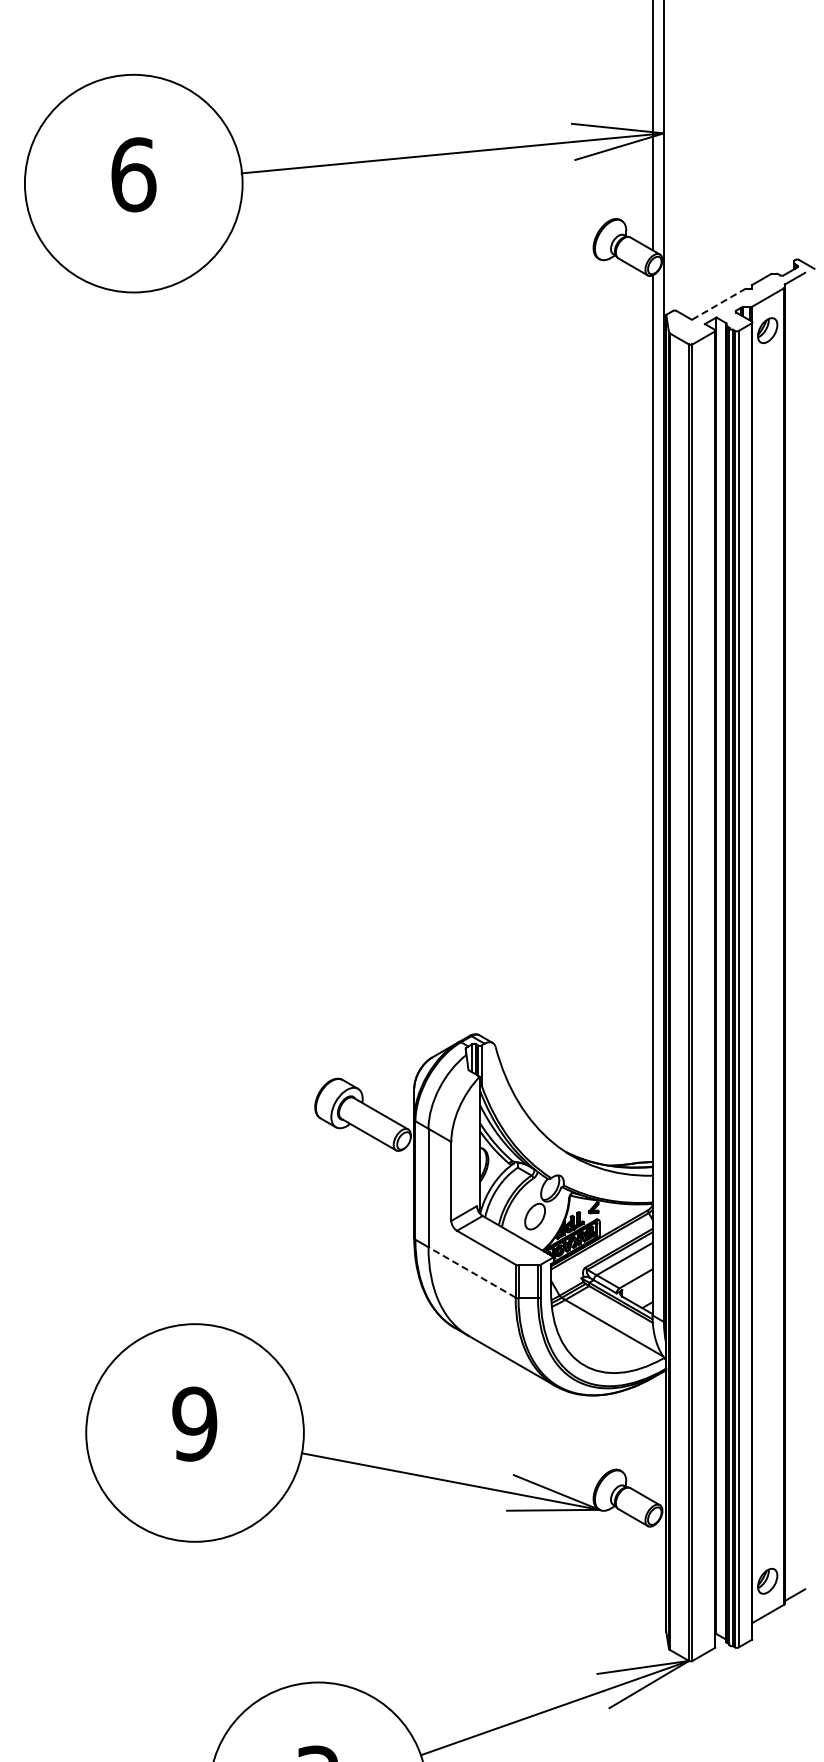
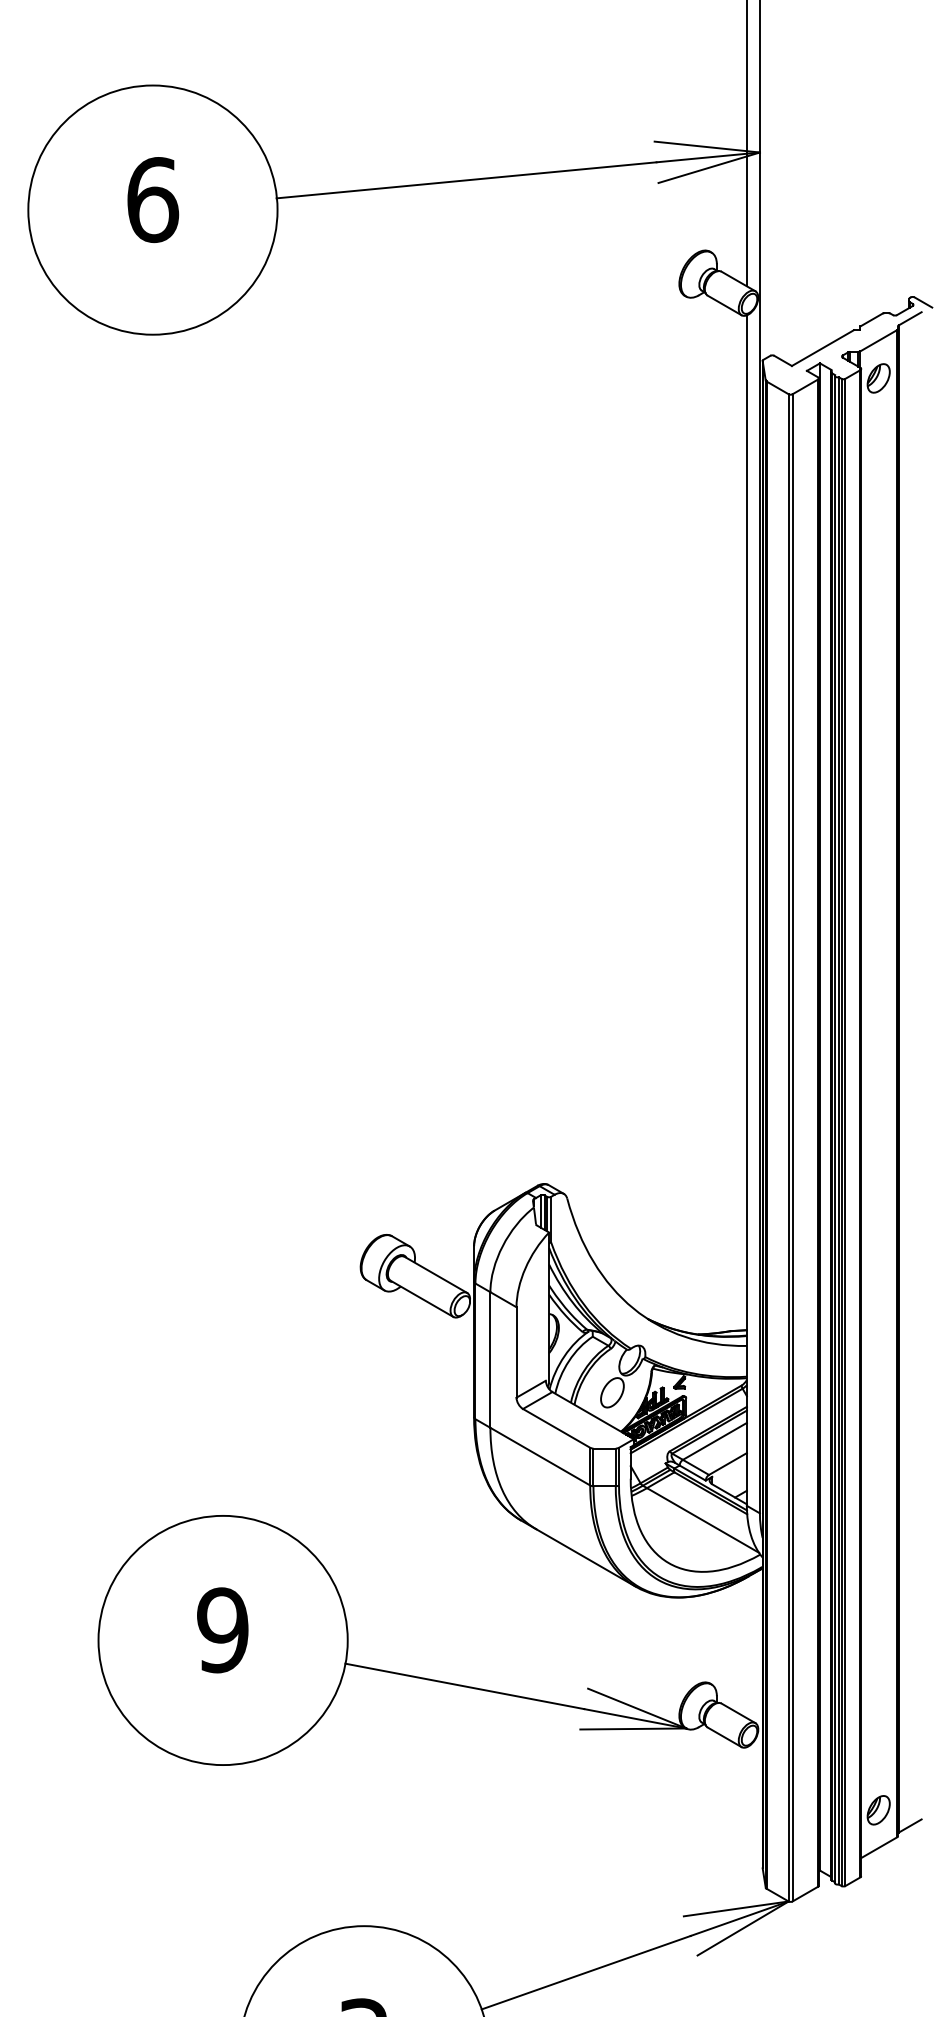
line: (718, 304) -> (822, 348), dashed -> solid
line: (471, 1272) -> (539, 1456), dashed -> solid

